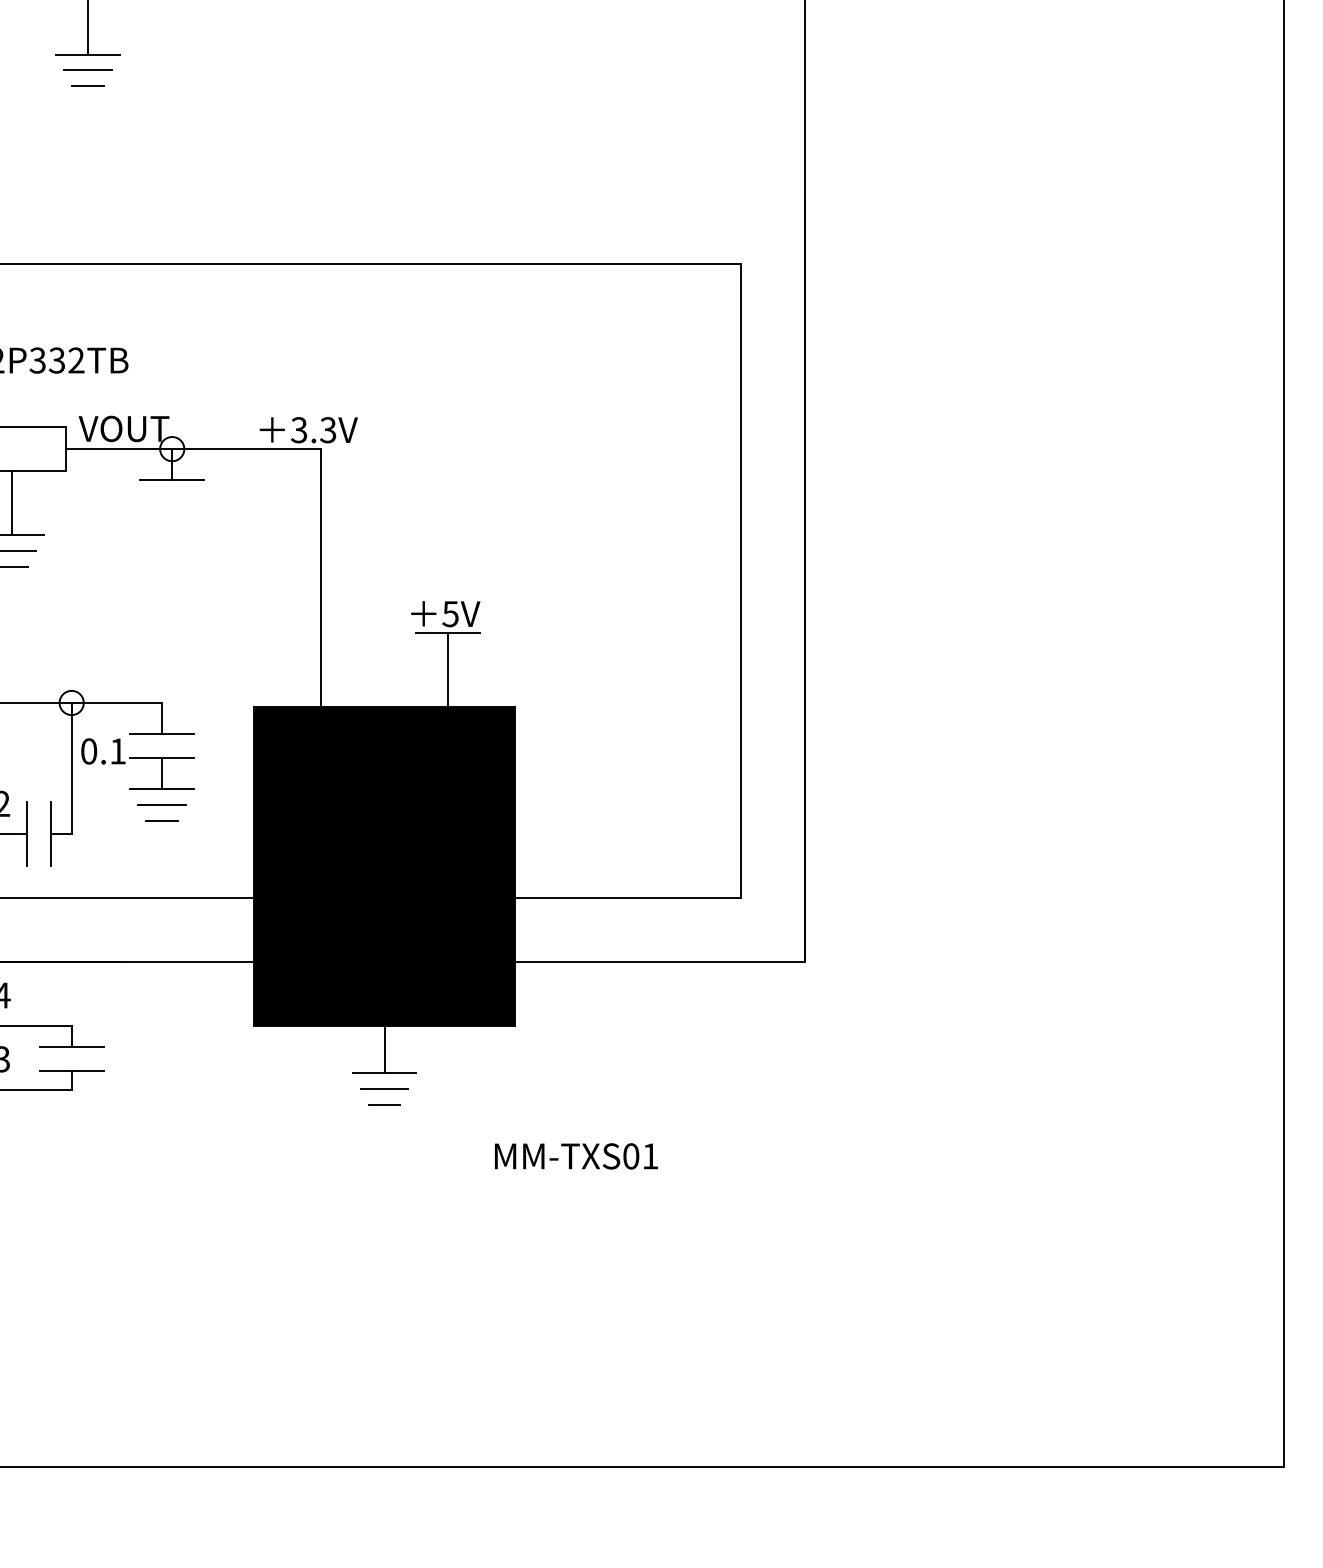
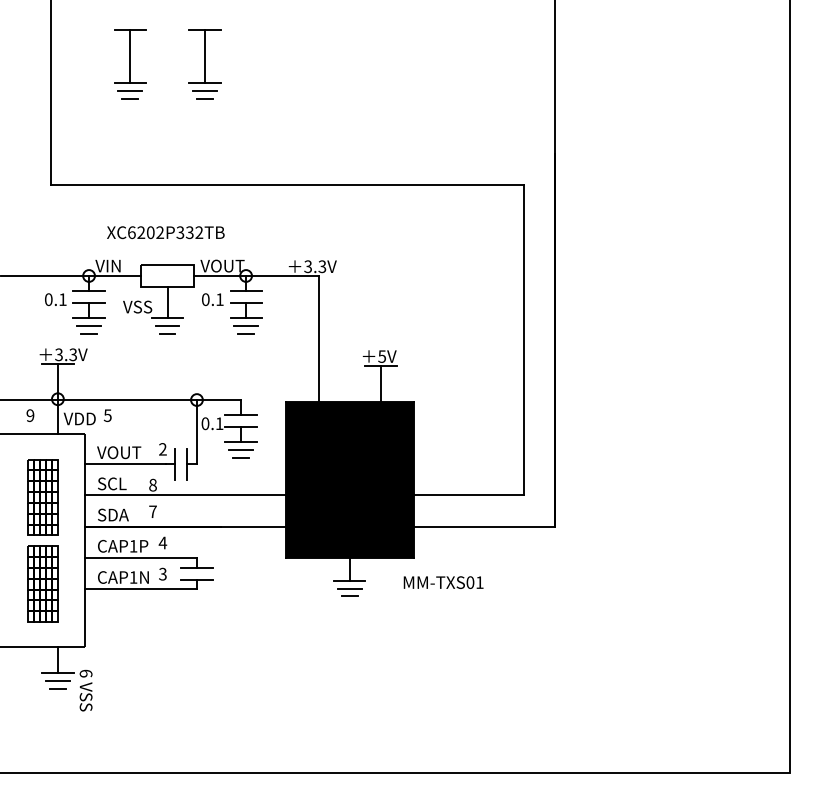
part: (144, 525) -> (232, 313), added
text: (576, 1156) -> (443, 582), moved

